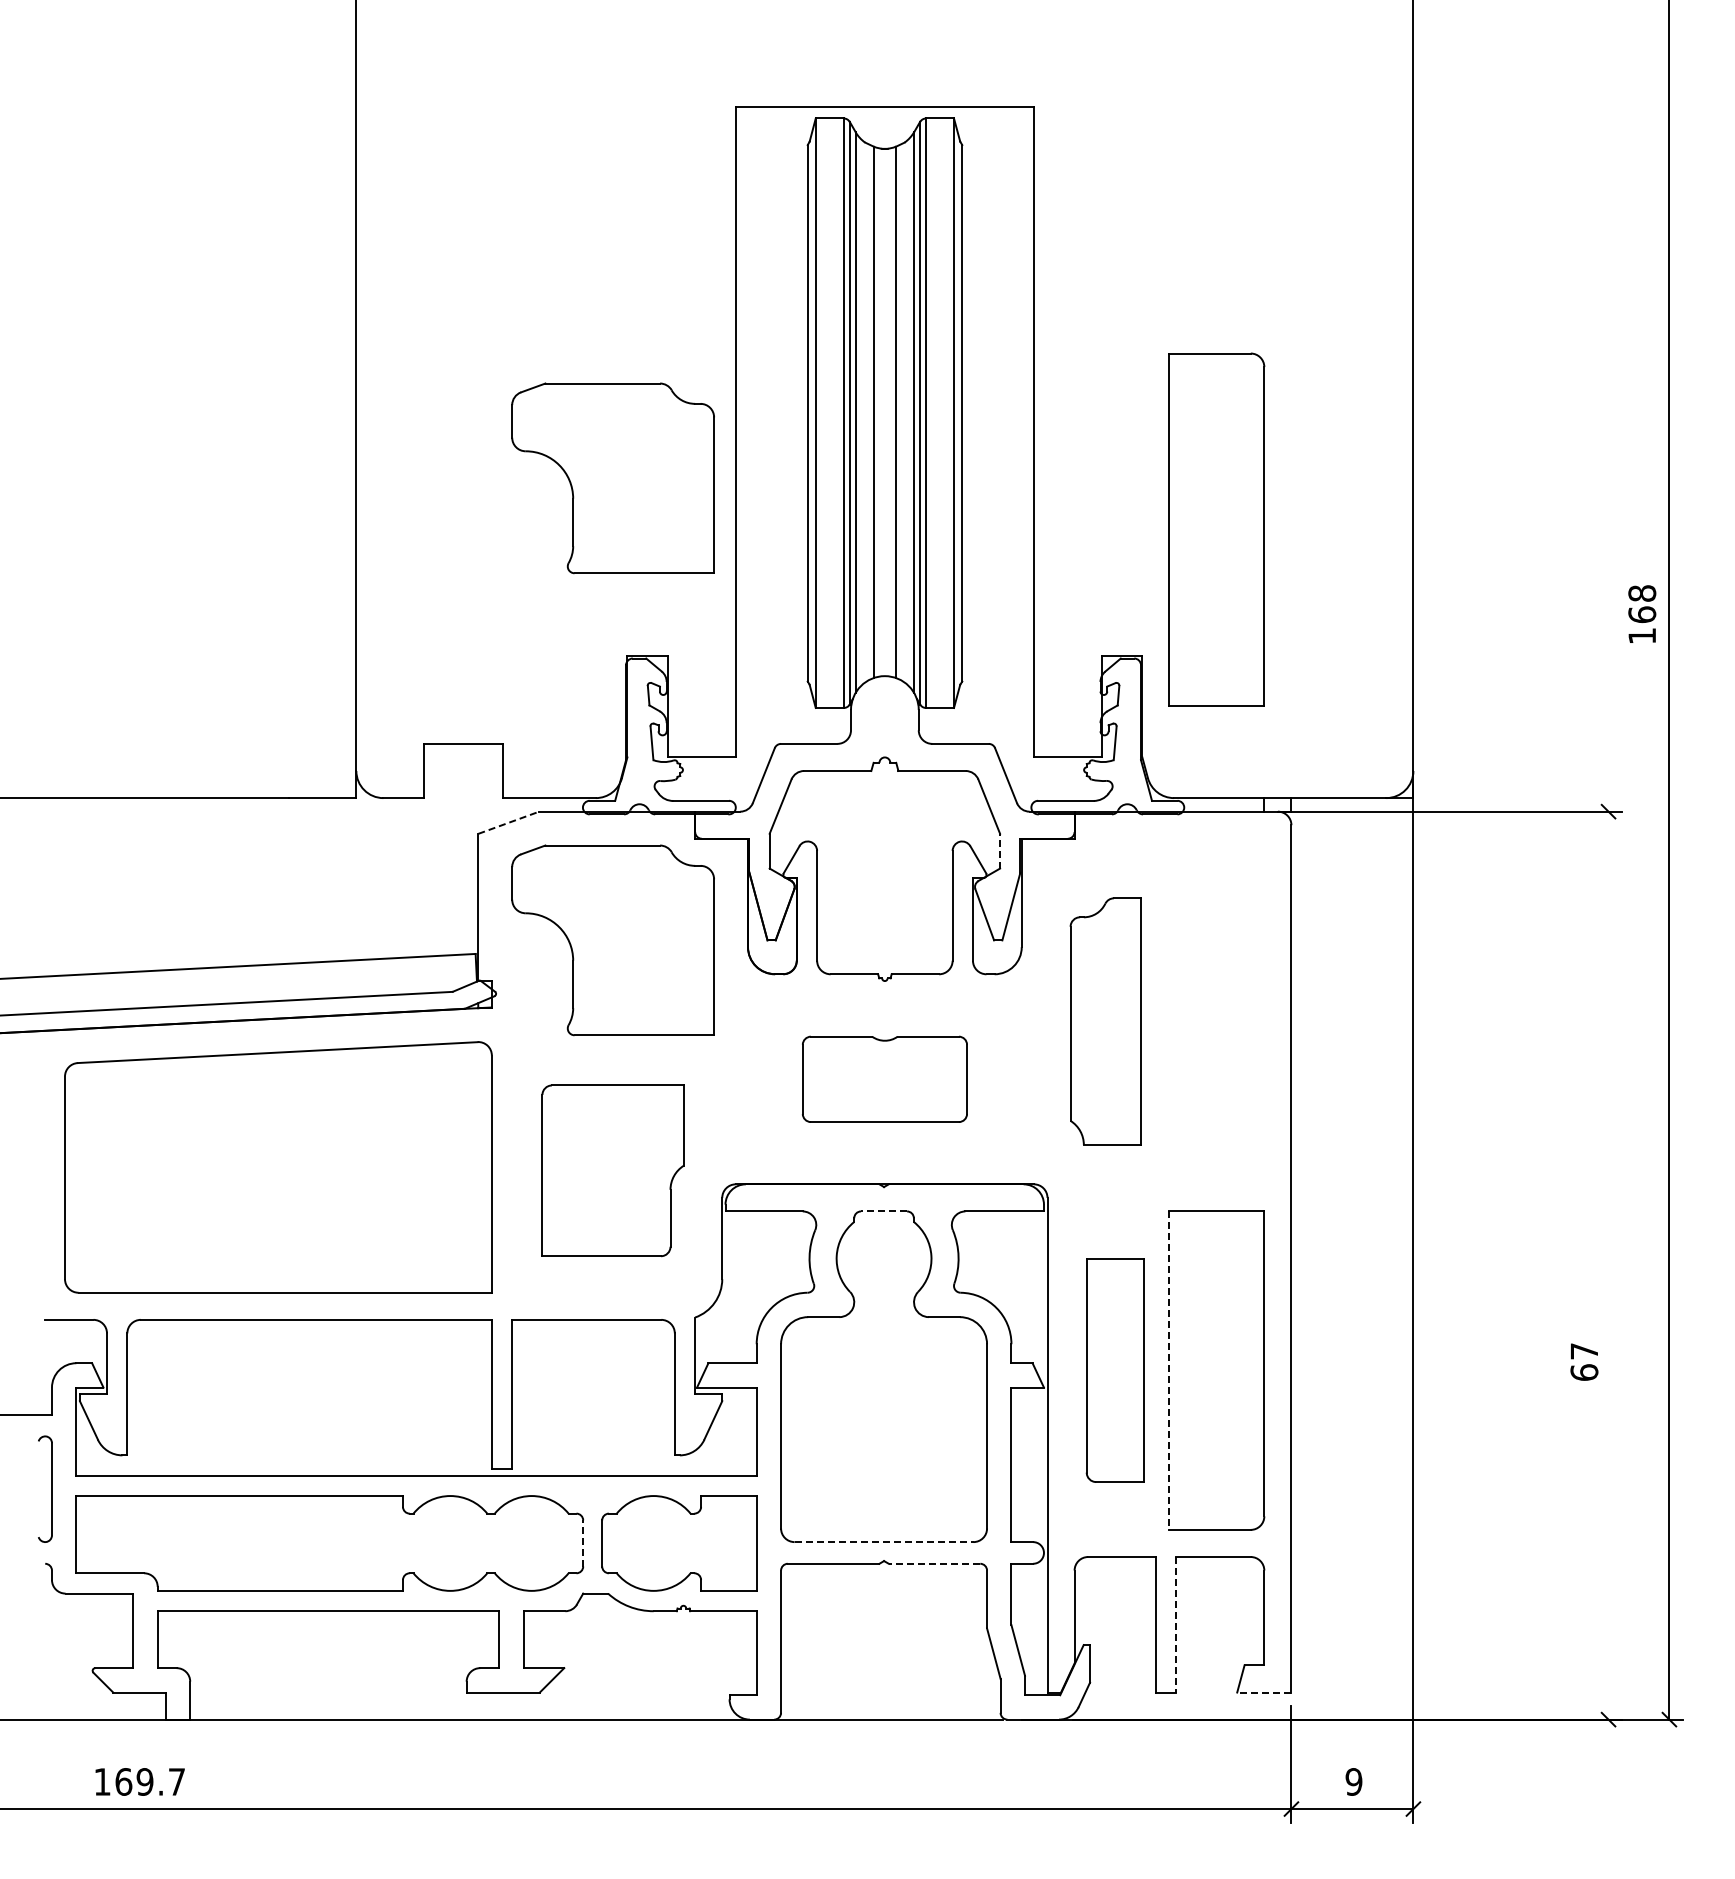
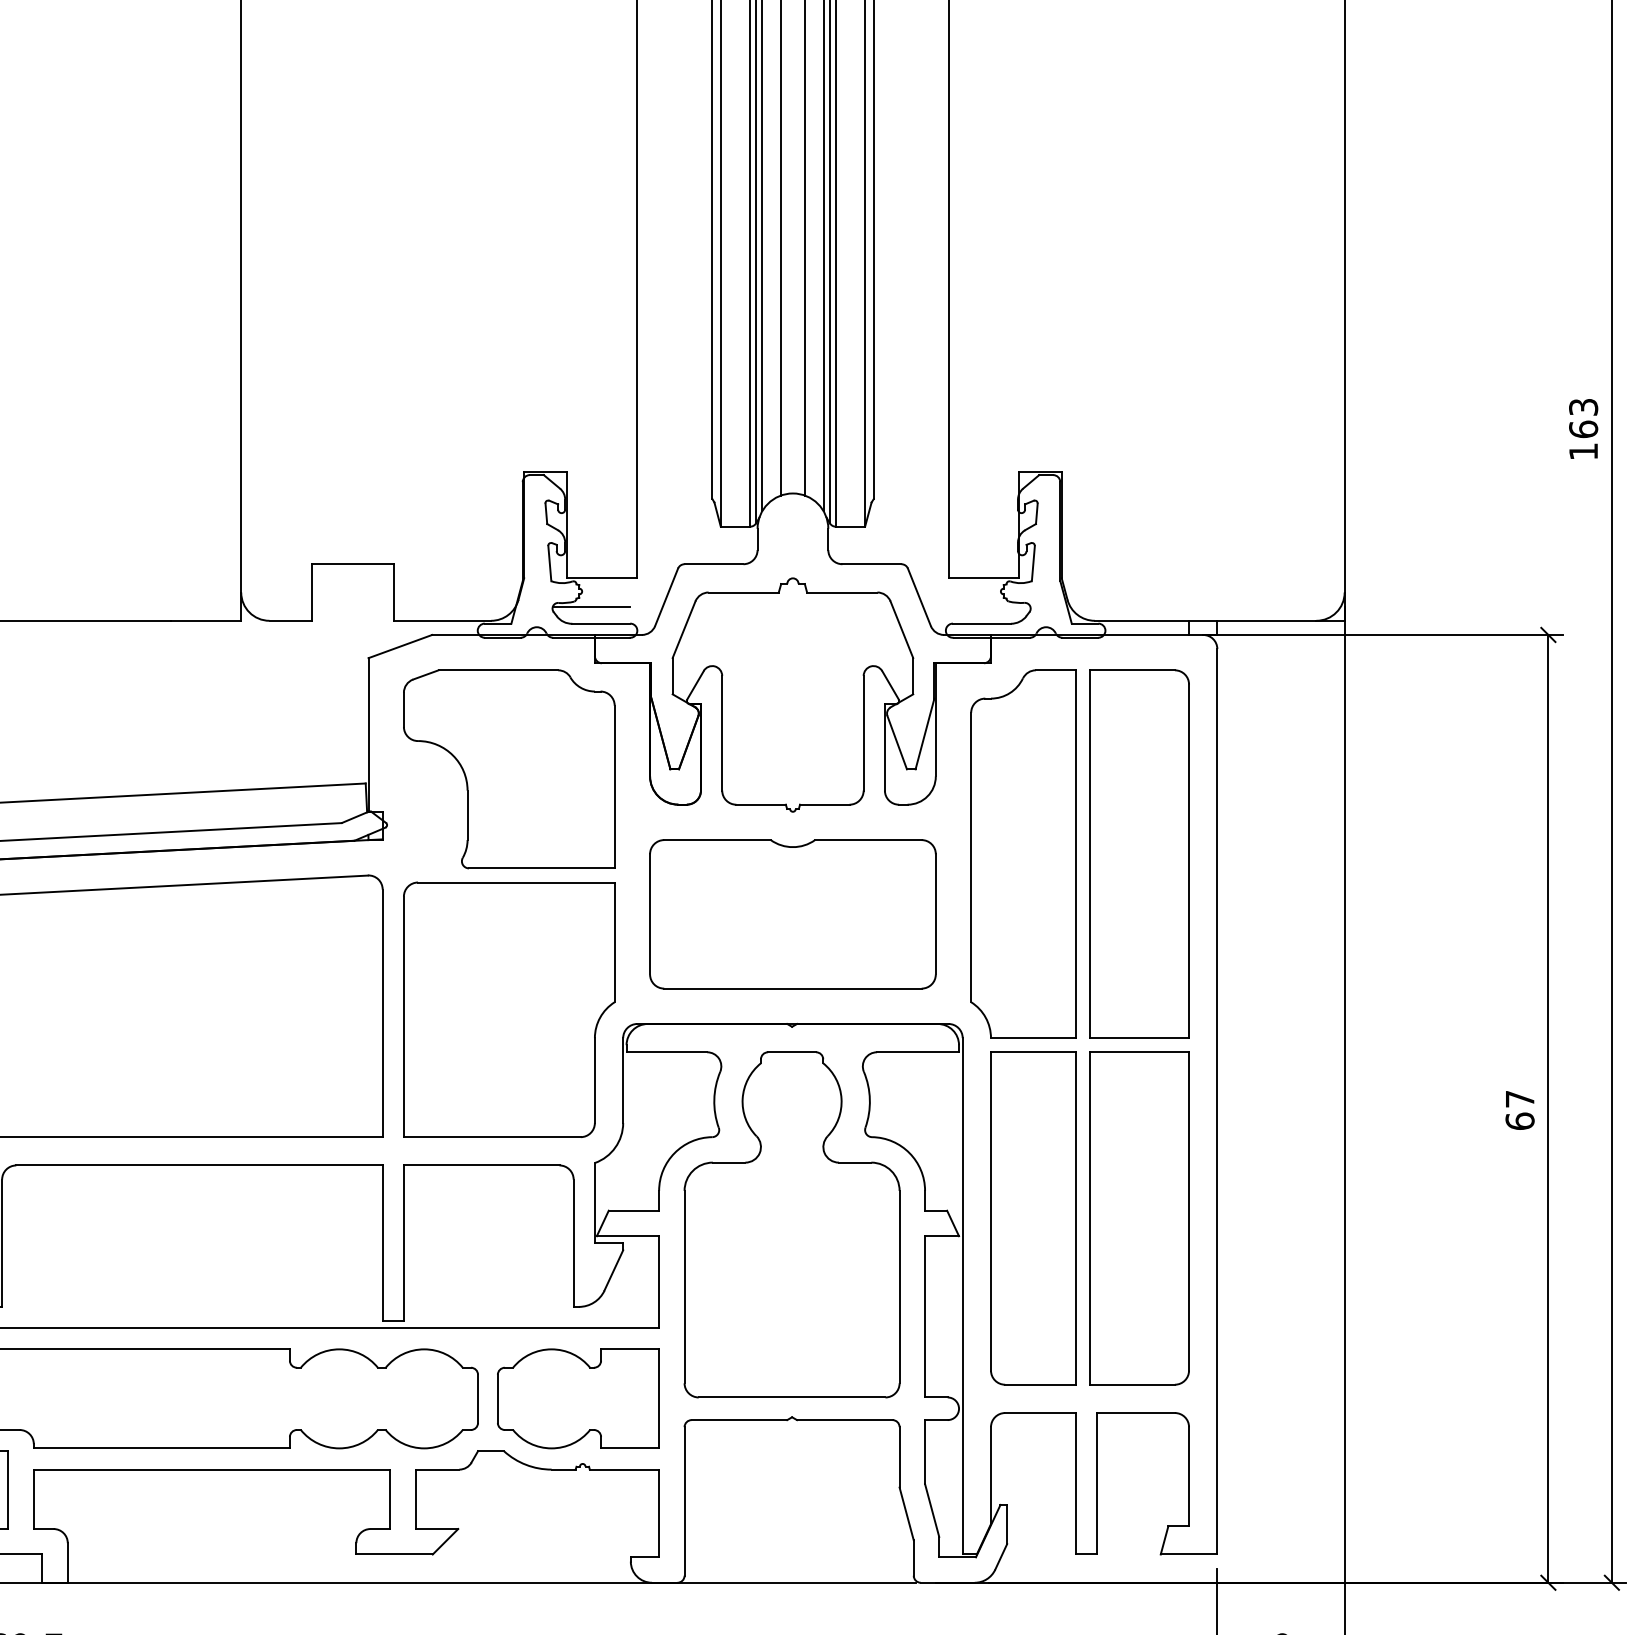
part: (612, 478) -> (508, 287), removed
part: (1216, 529) -> (1139, 854), moved
text: (1642, 593) -> (1583, 407), 168 -> 163
line: (692, 784) -> (592, 606), added
line: (509, 822) -> (401, 646), dashed -> solid
line: (1000, 850) -> (913, 675), dashed -> solid
part: (1105, 1021) -> (1023, 854), size x1.43
part: (884, 1079) -> (792, 914), size x1.67
part: (612, 1170) -> (508, 1009), size x1.43
line: (883, 1211) -> (791, 1052), dashed -> solid
line: (1608, 1265) -> (1548, 1108), added
text: (1584, 1361) -> (1520, 1109), moved
part: (1114, 1370) -> (1032, 1218), size x1.43
line: (1169, 1371) -> (1090, 1219), dashed -> solid
line: (583, 1542) -> (478, 1397), dashed -> solid
line: (884, 1542) -> (792, 1397), dashed -> solid
line: (934, 1563) -> (844, 1419), dashed -> solid
line: (1176, 1624) -> (1097, 1483), dashed -> solid
line: (1263, 1692) -> (1188, 1554), dashed -> solid

